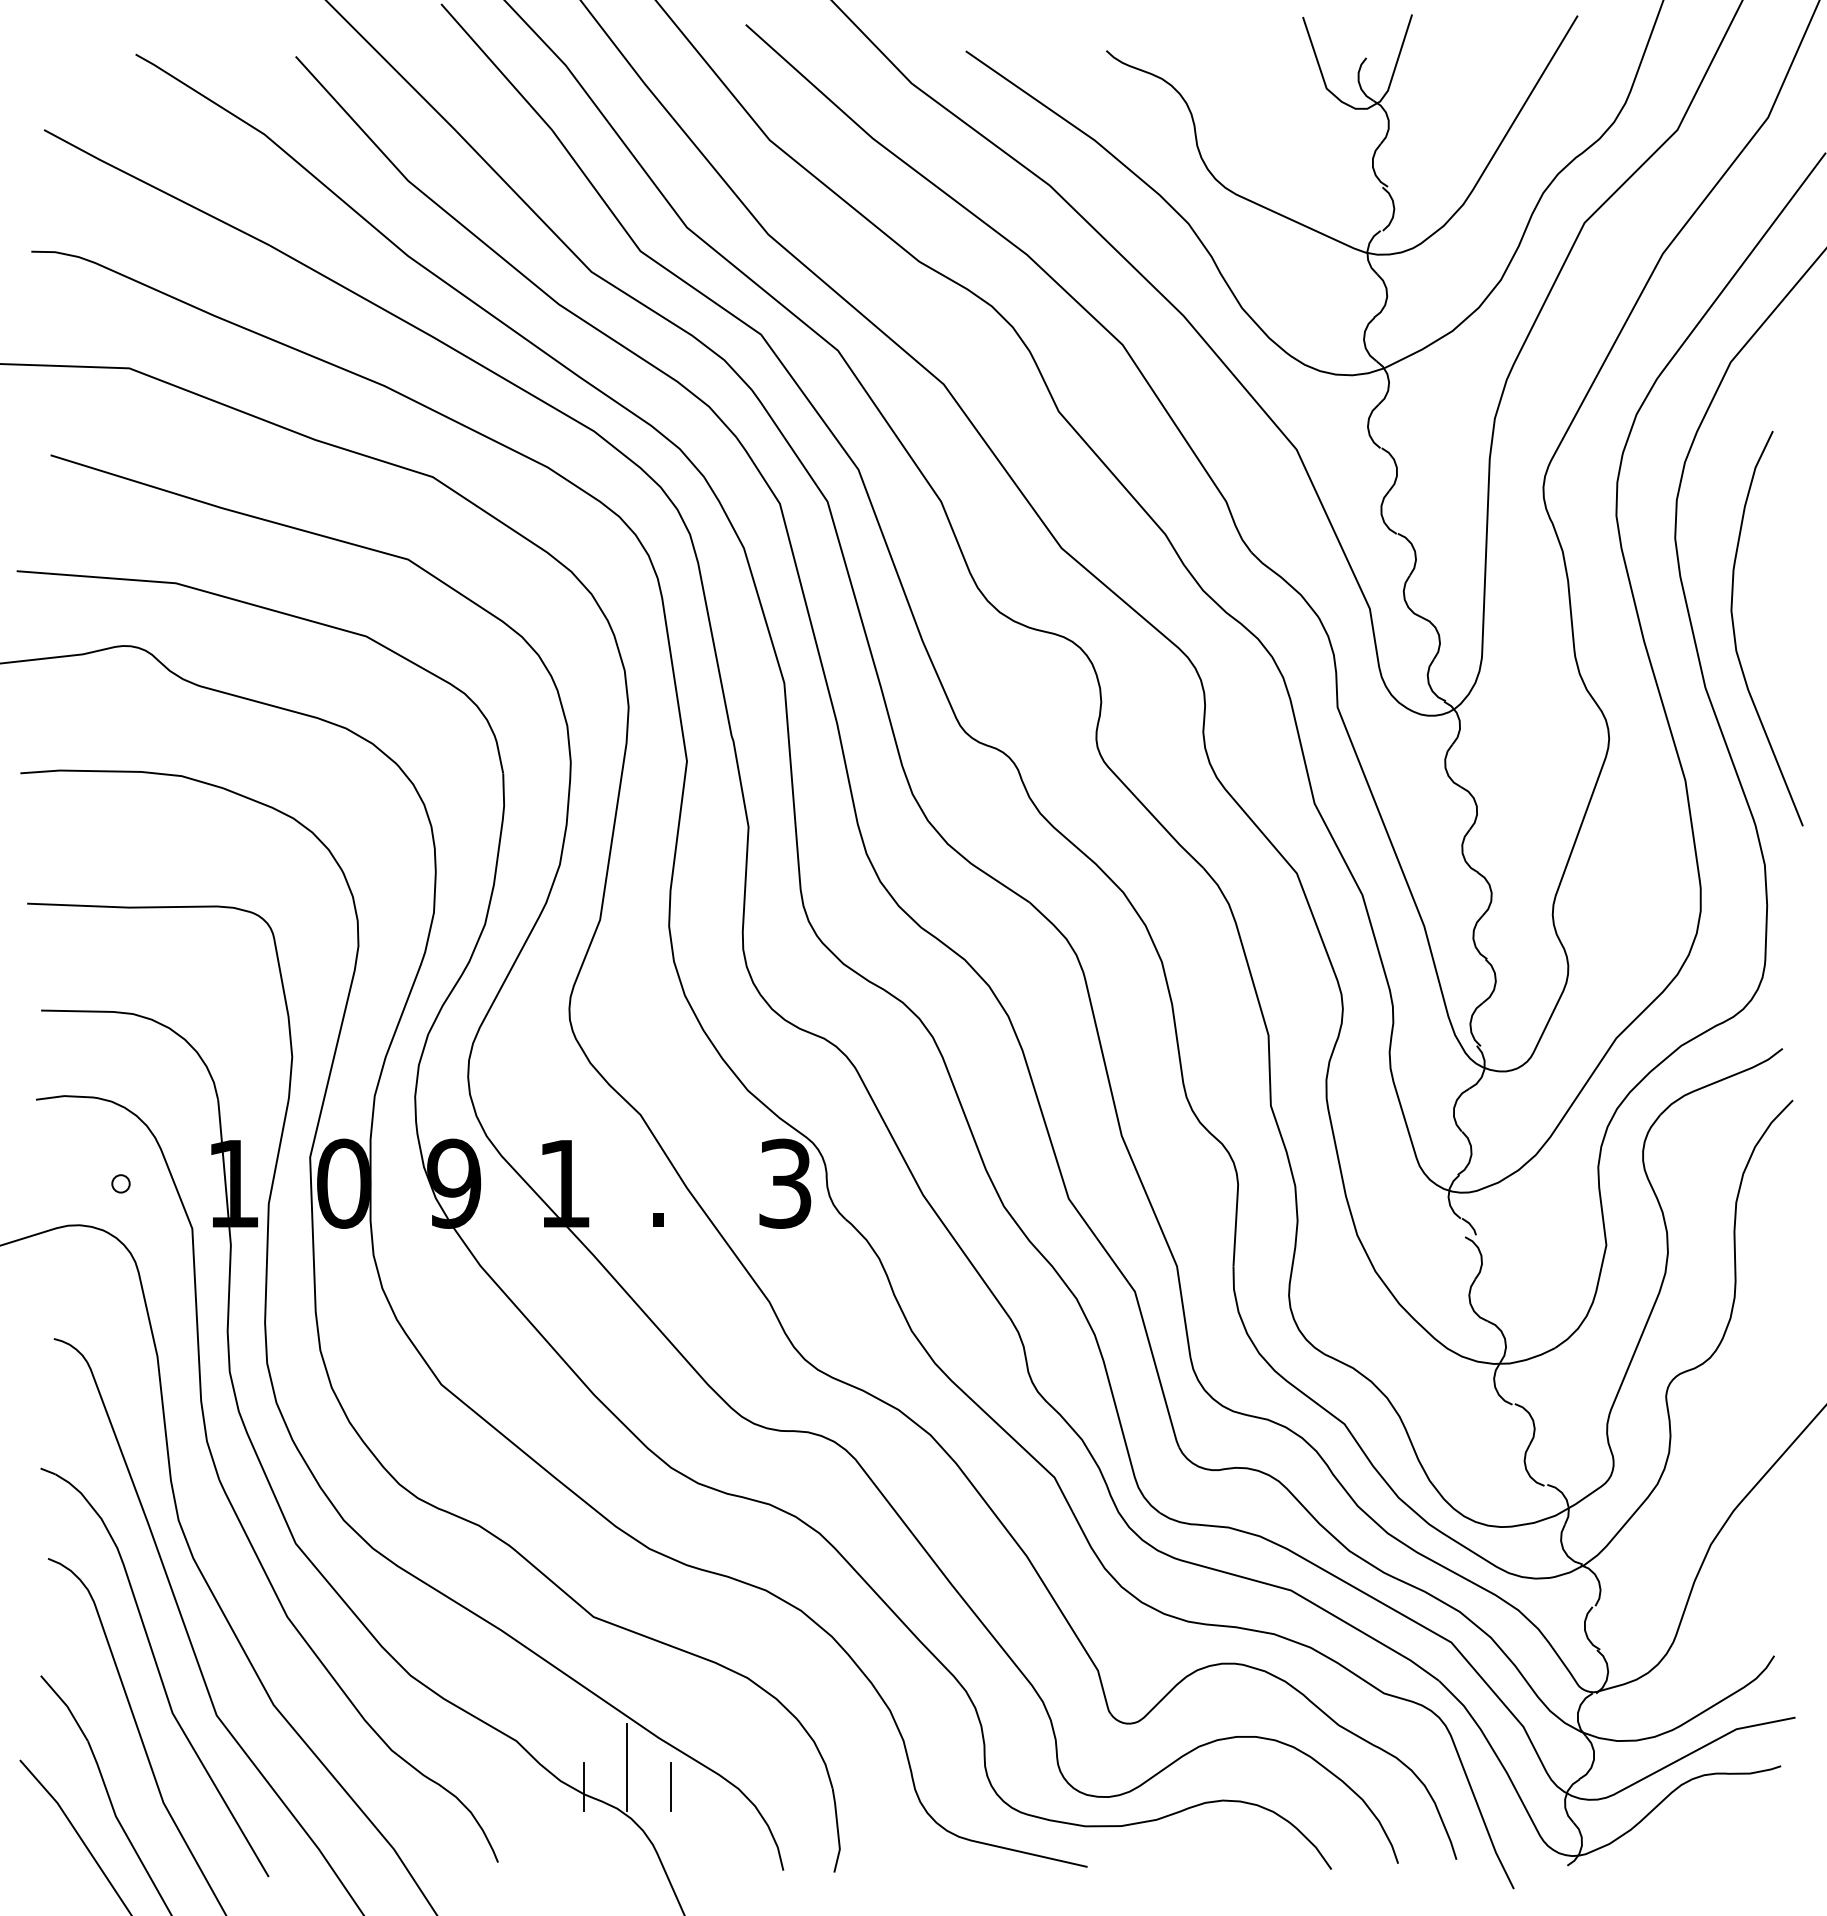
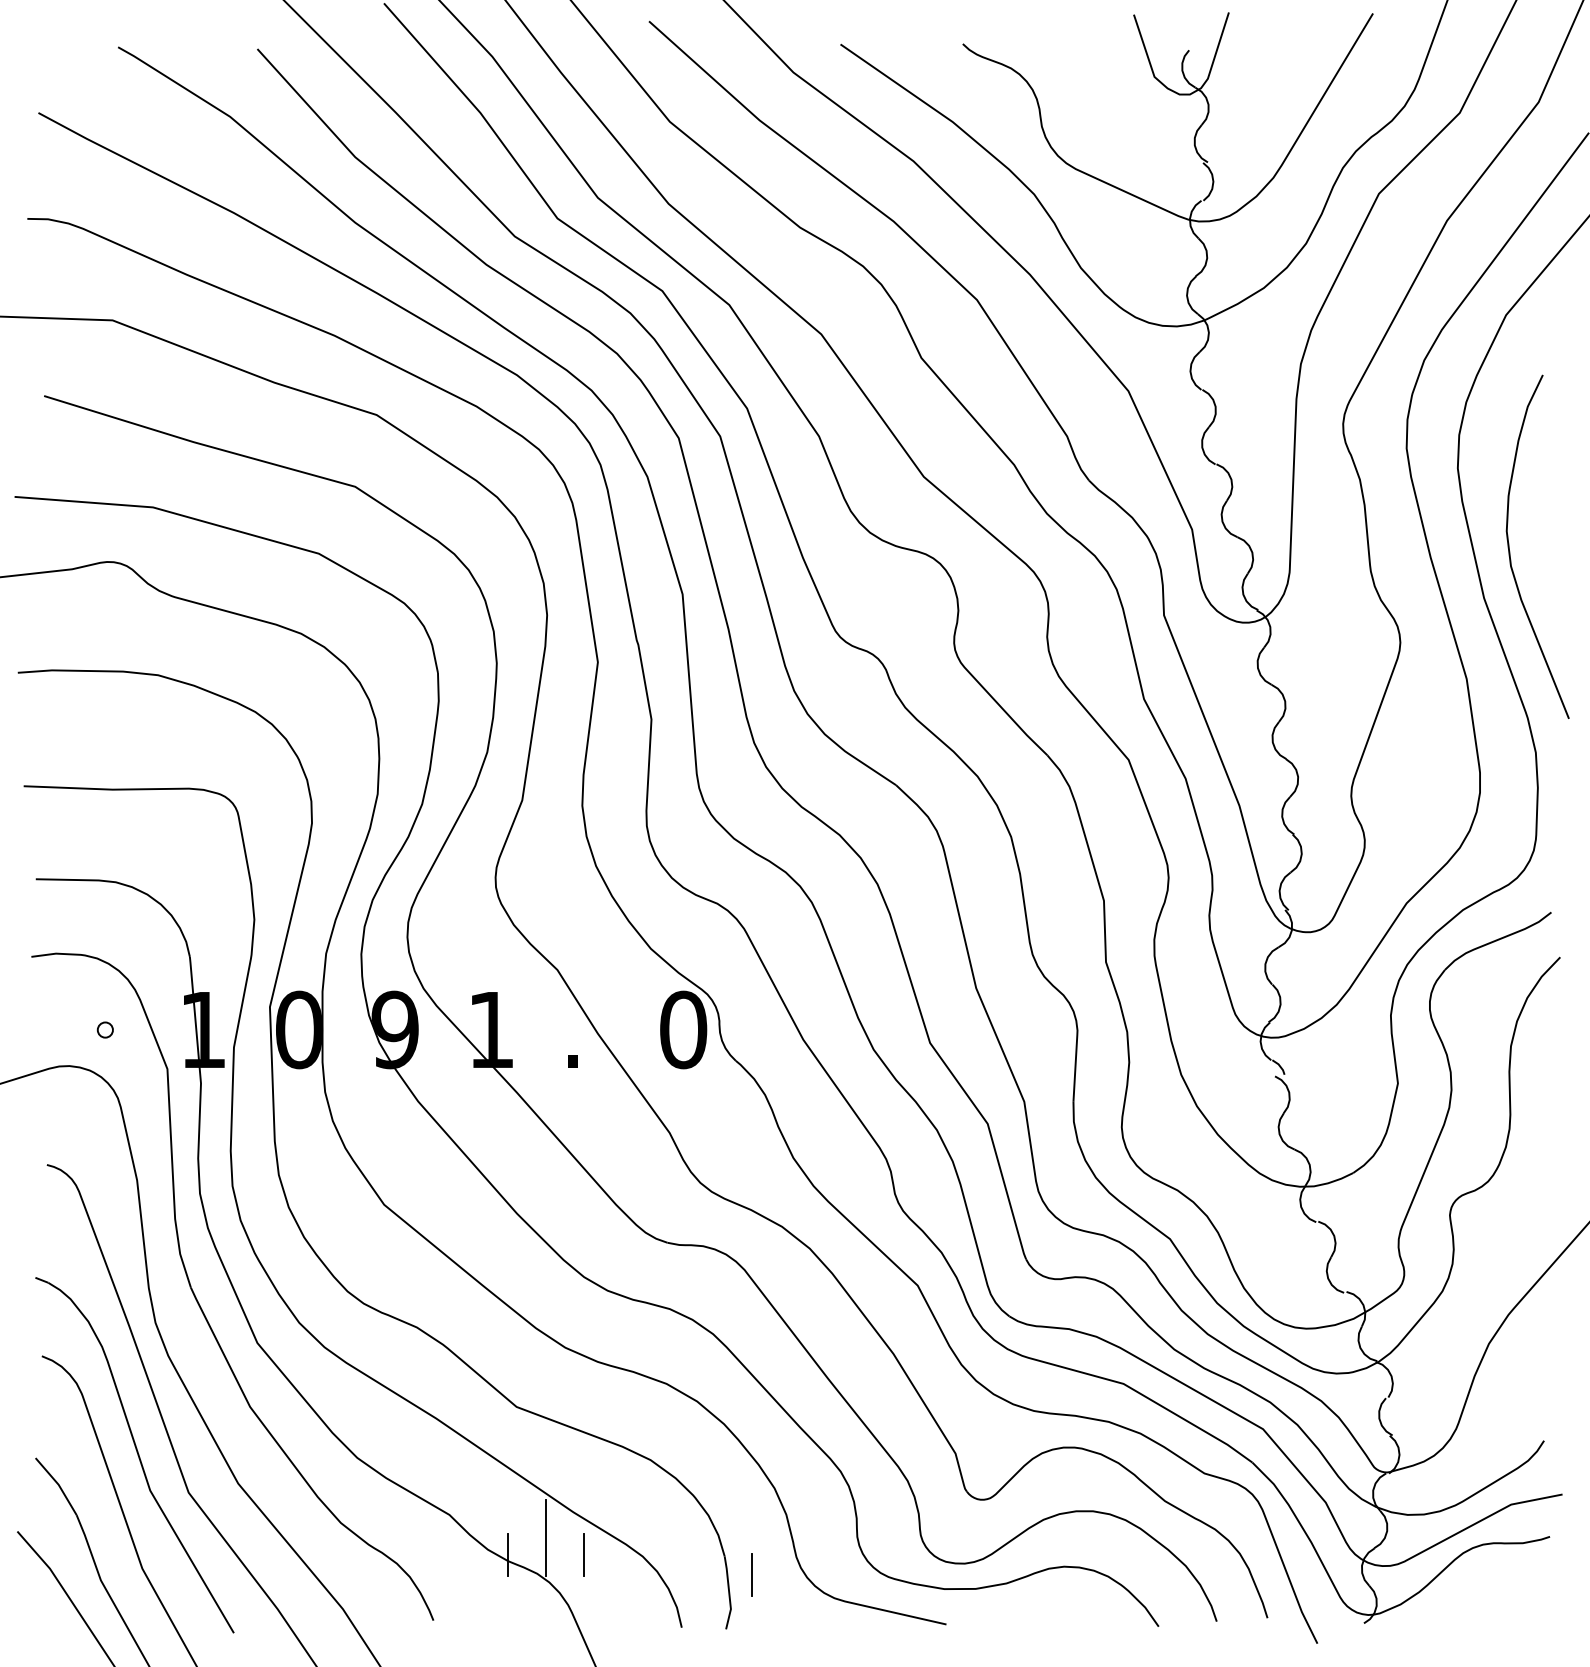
text: (785, 1183) -> (683, 1029), 3 -> 0
line: (863, 1809) -> (751, 1574), added

